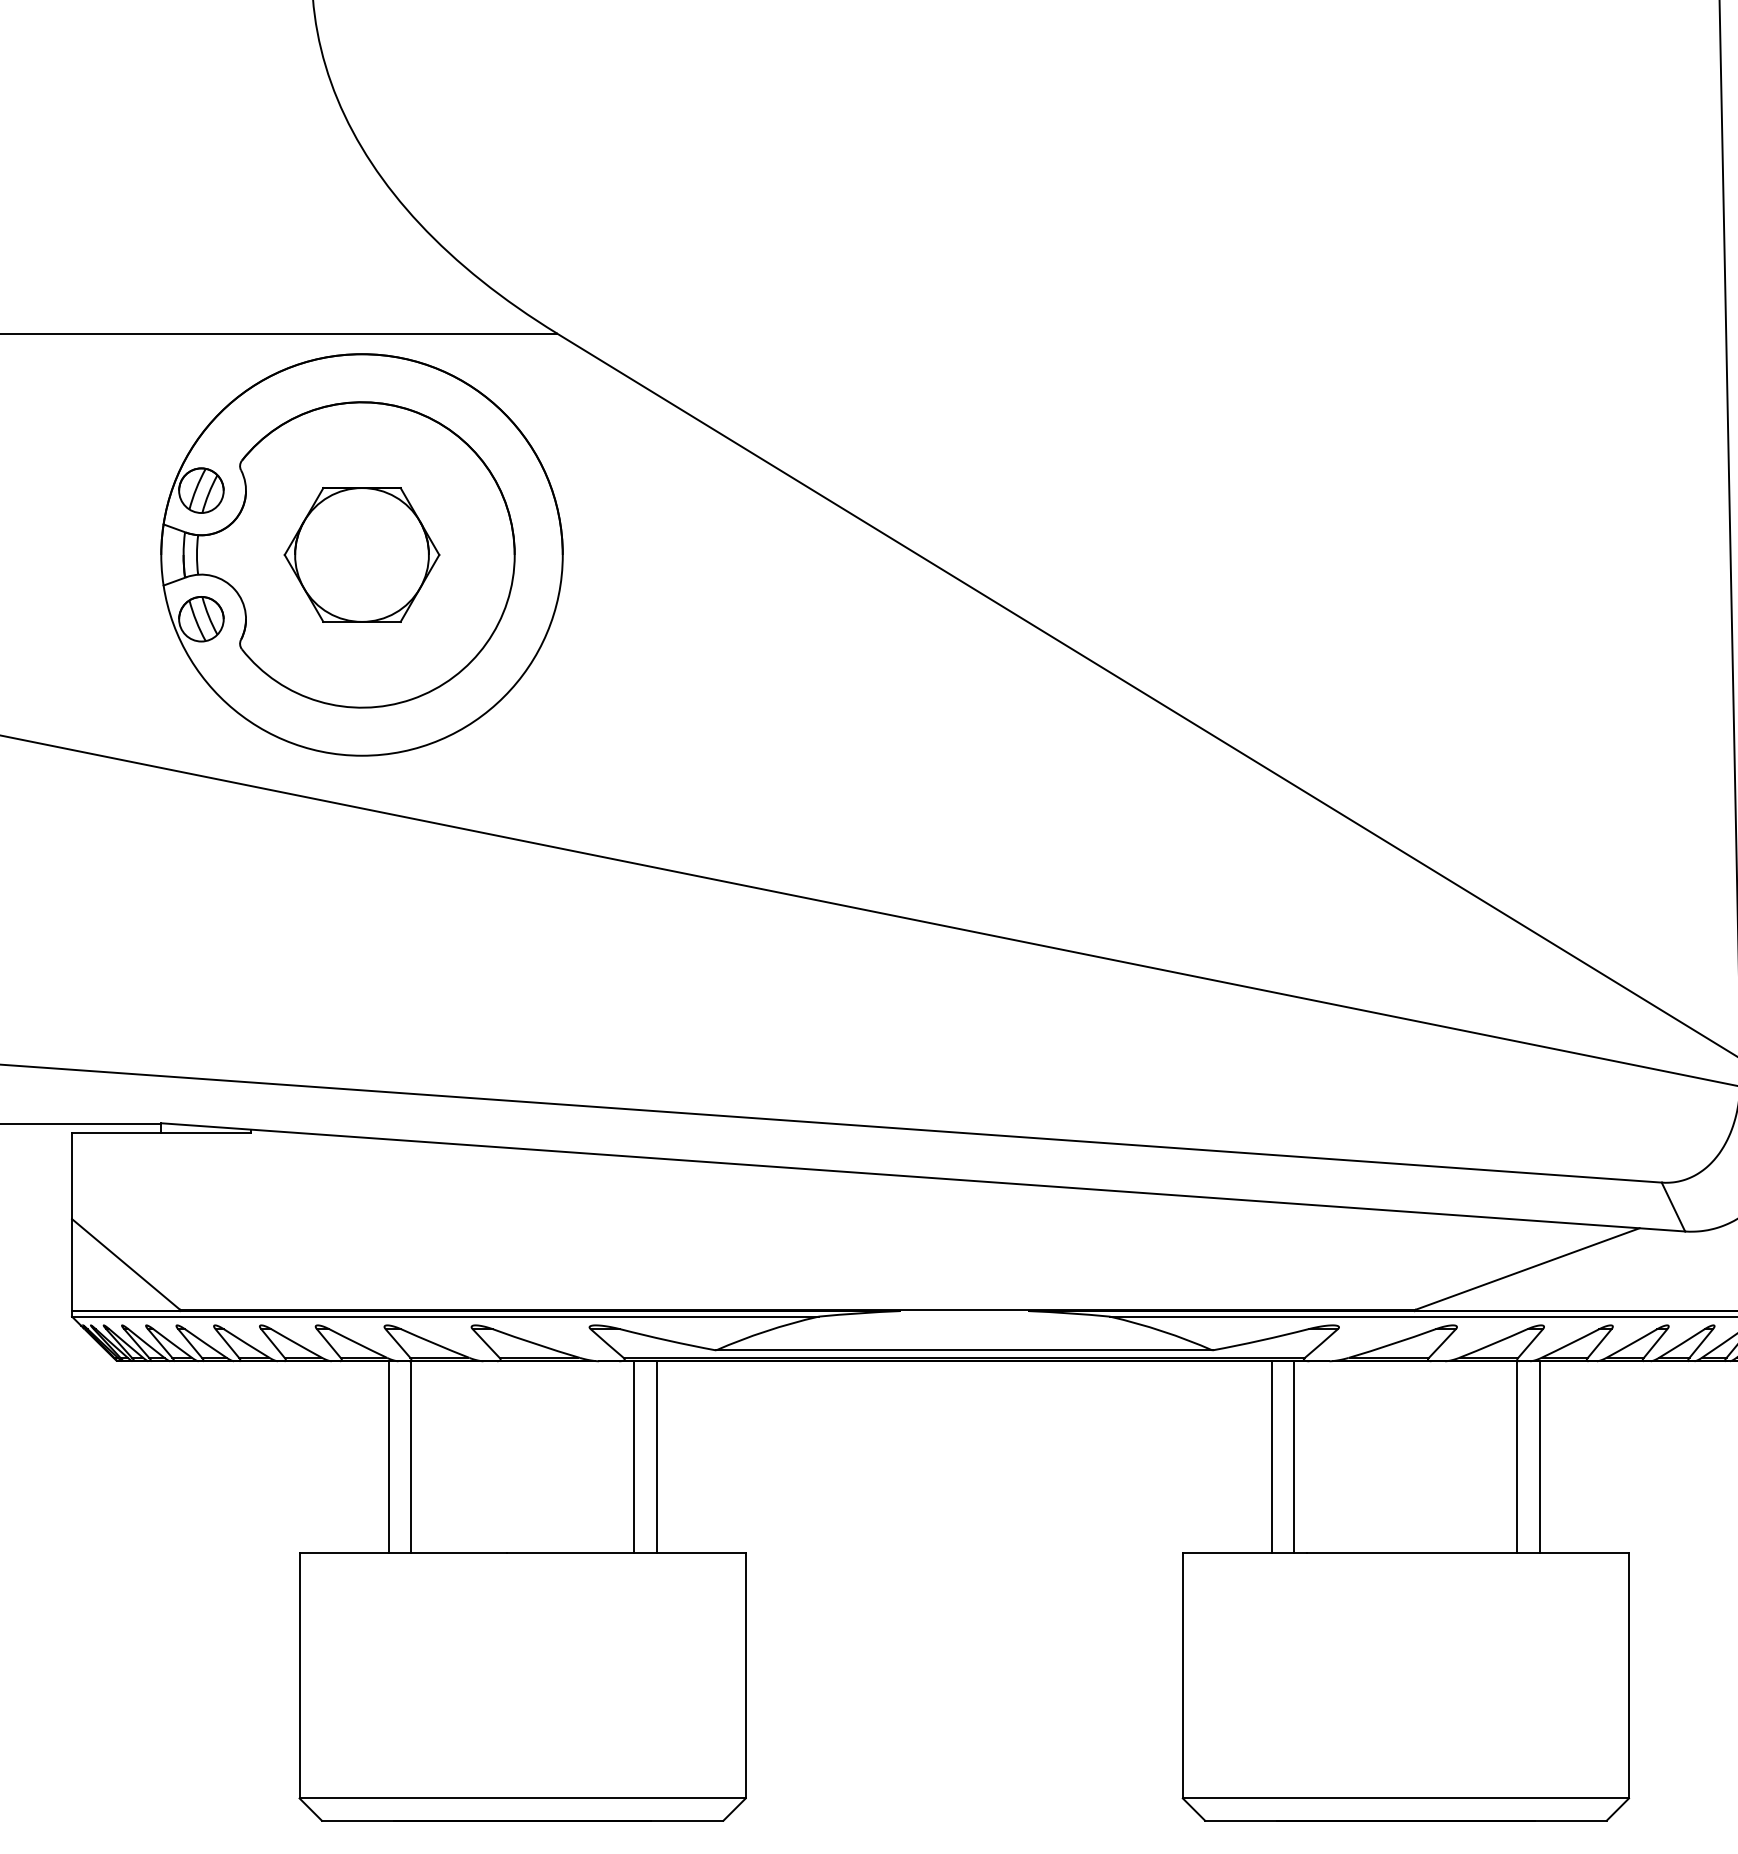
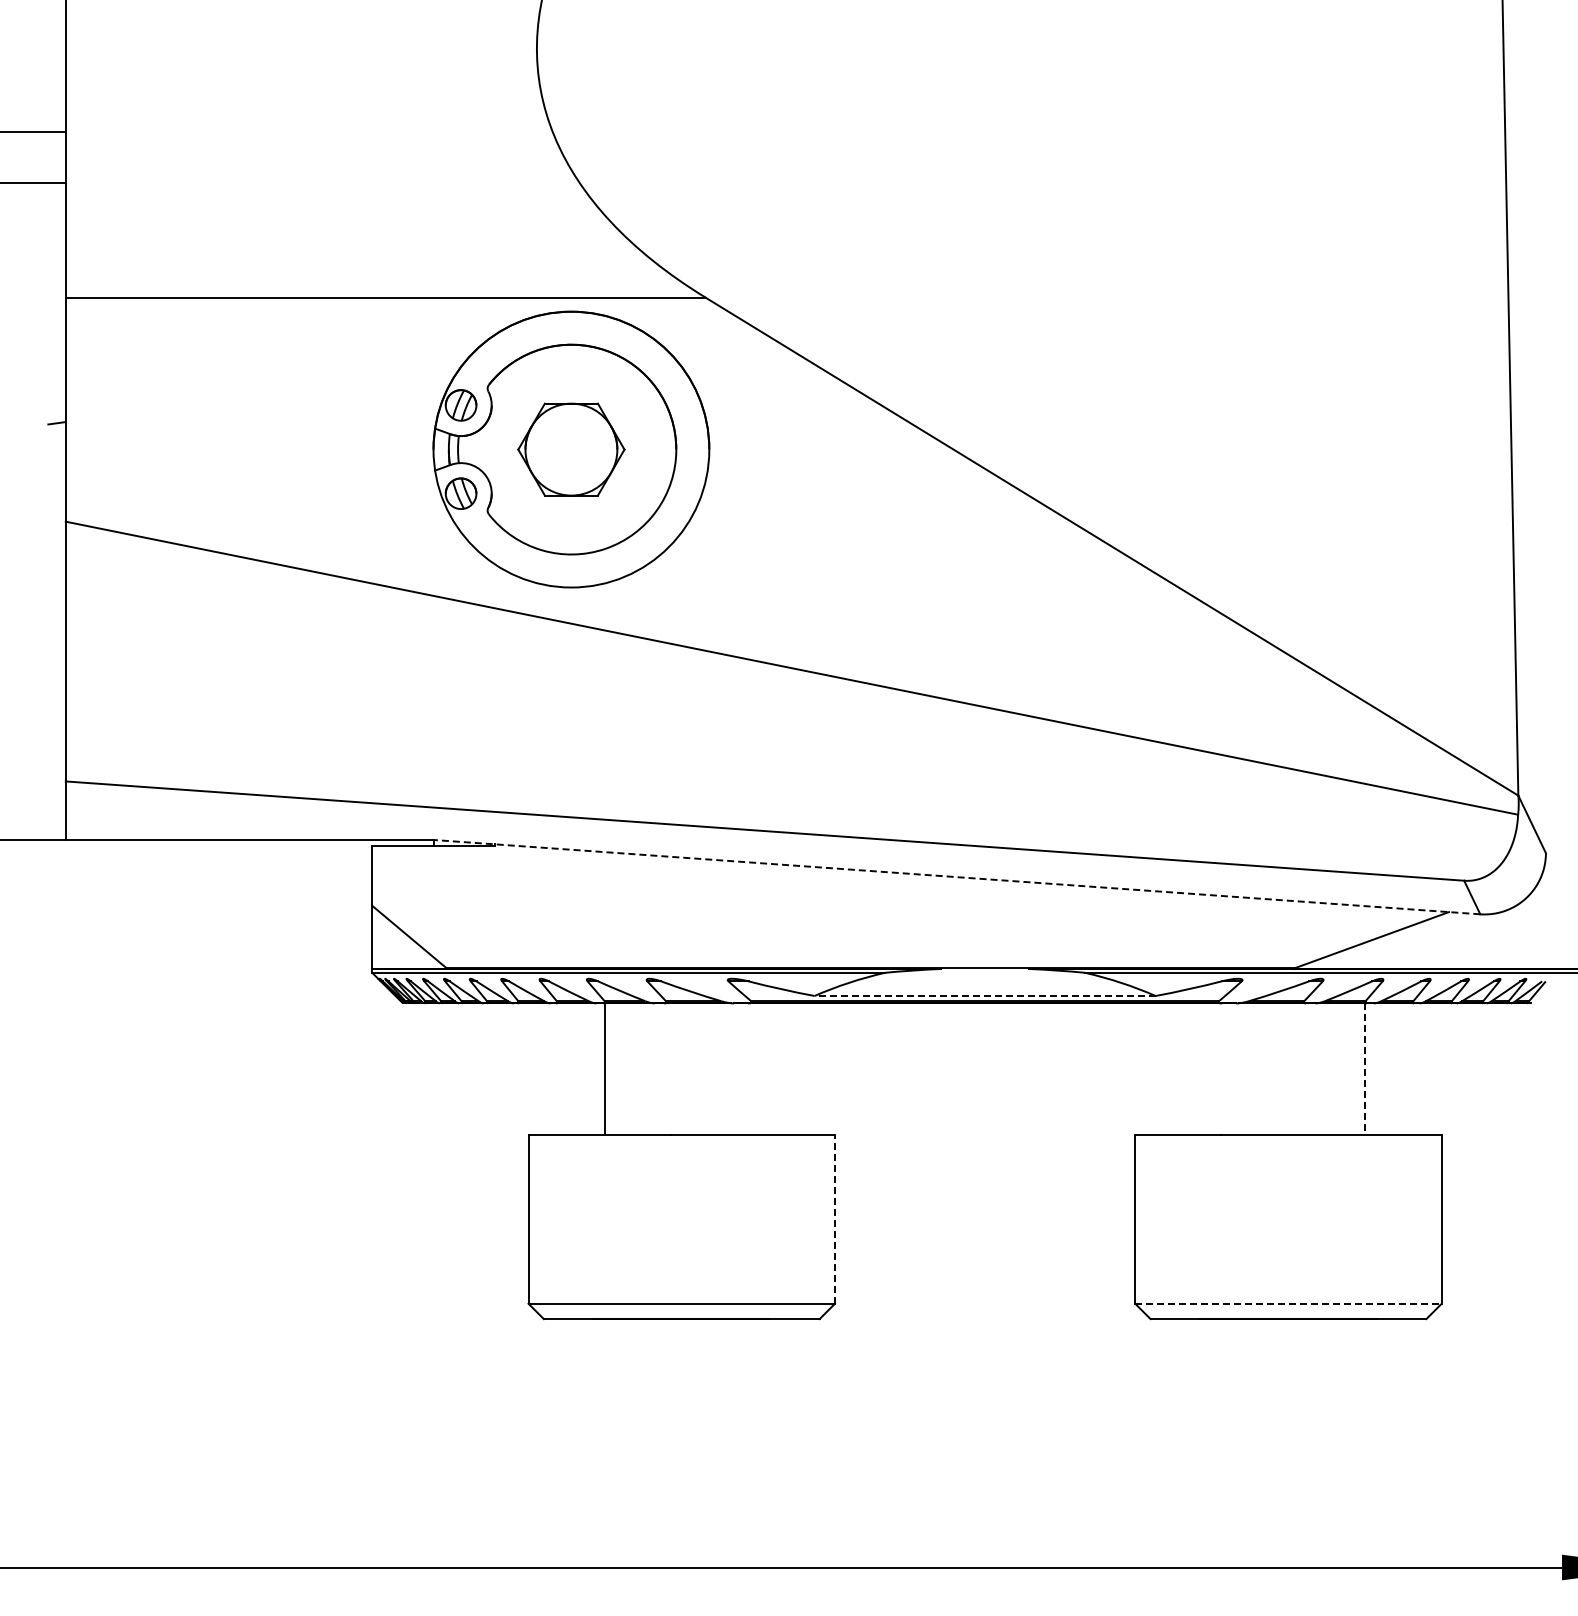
line: (922, 1177) -> (956, 877), solid -> dashed
line: (963, 1349) -> (984, 995), solid -> dashed
line: (388, 1457) -> (589, 1069), removed
line: (634, 1457) -> (758, 1069), removed
line: (656, 1457) -> (773, 1069), removed
line: (1272, 1457) -> (1196, 1069), removed
line: (1293, 1457) -> (1211, 1069), removed
line: (1518, 1457) -> (1365, 1069), solid -> dashed
line: (1539, 1457) -> (1380, 1069), removed
line: (746, 1674) -> (835, 1218), solid -> dashed
line: (1405, 1798) -> (1288, 1303), solid -> dashed

